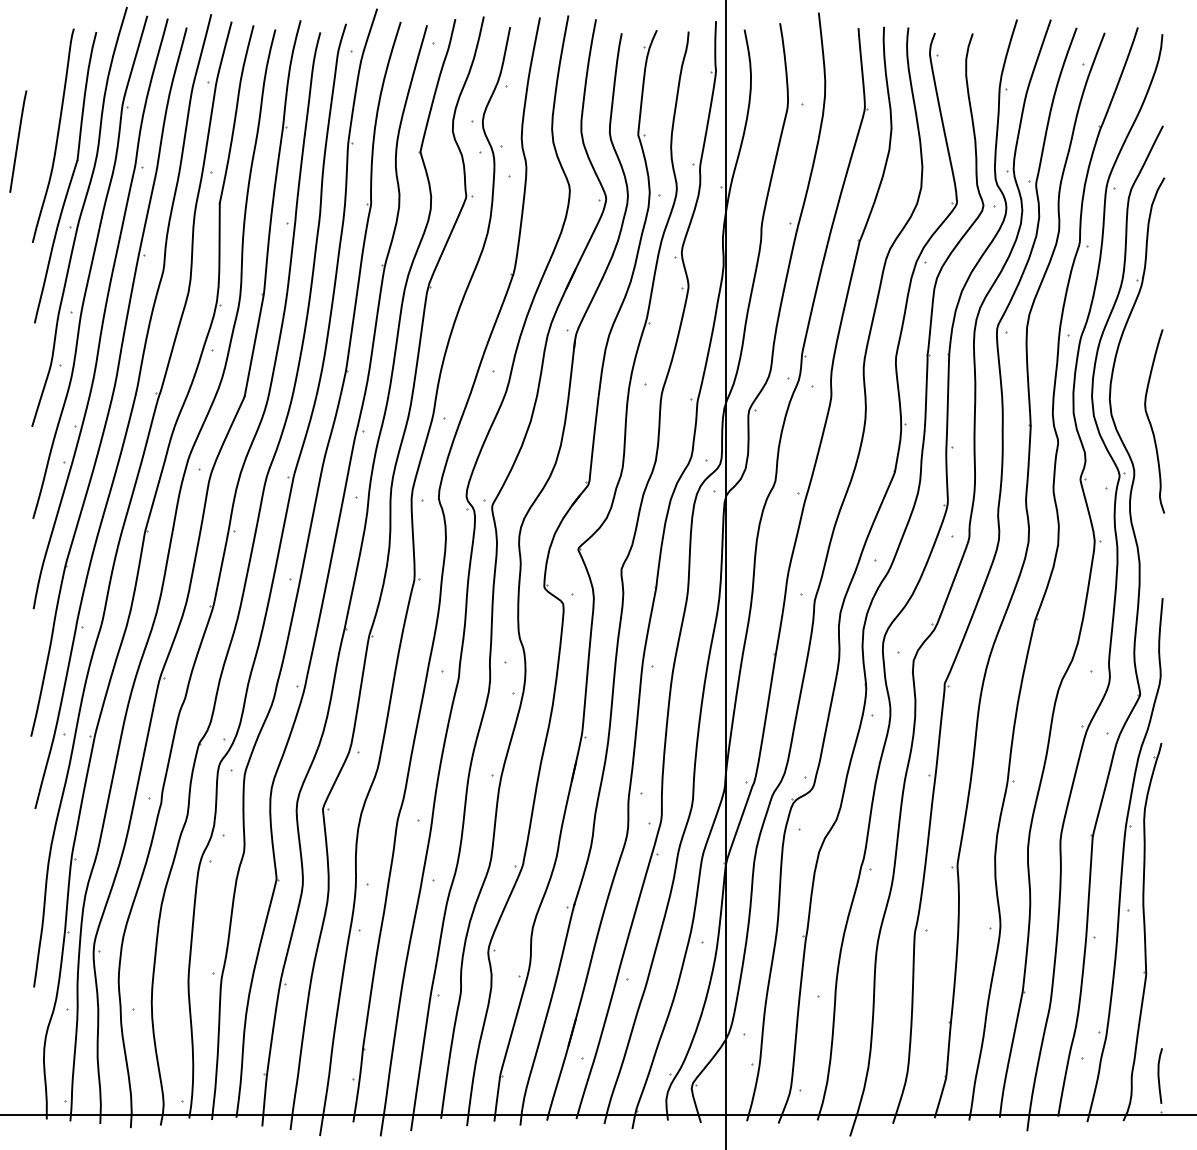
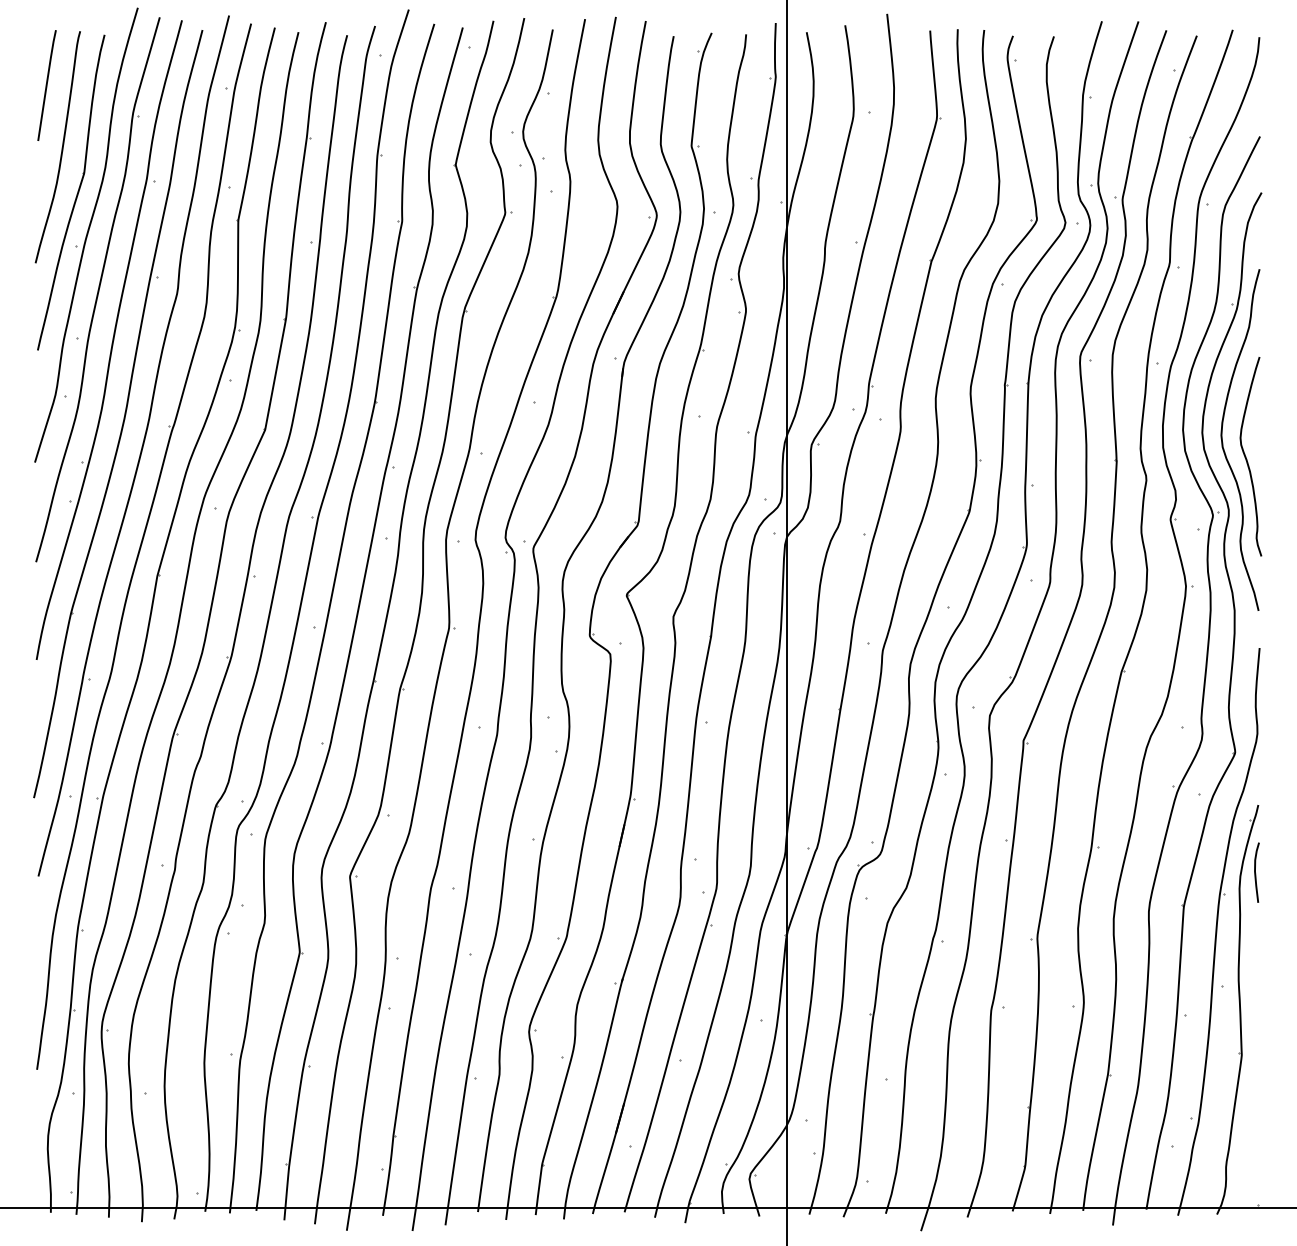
line: (17, 141) -> (46, 85), moved
curve: (1129, 408) -> (1223, 442), added
curve: (1158, 1075) -> (1255, 872), moved

